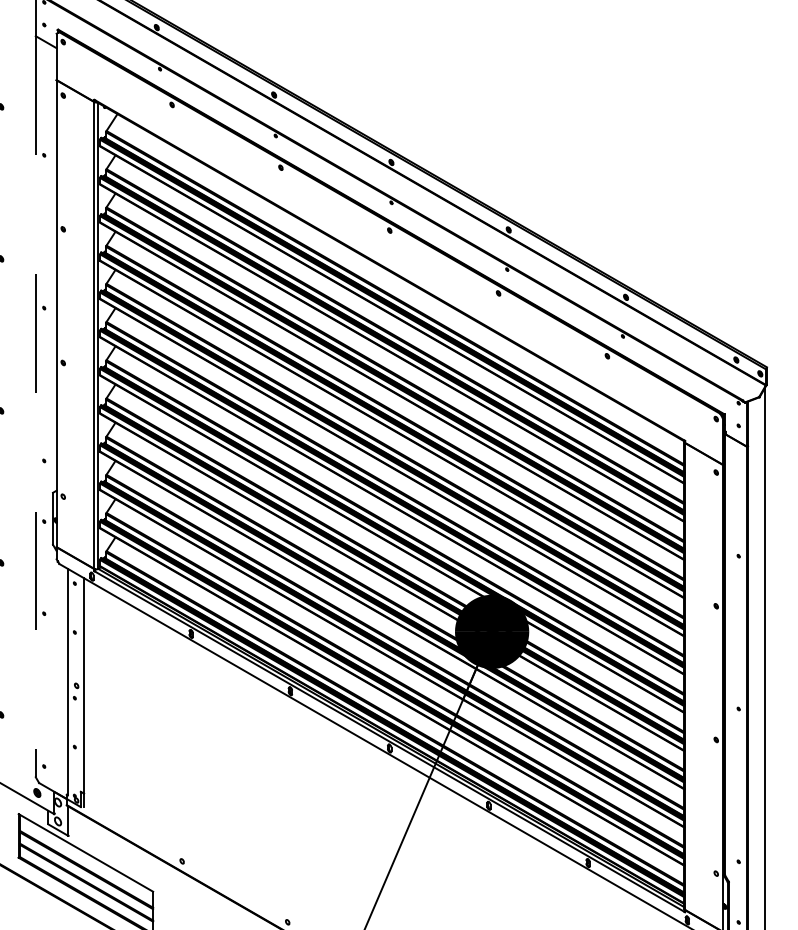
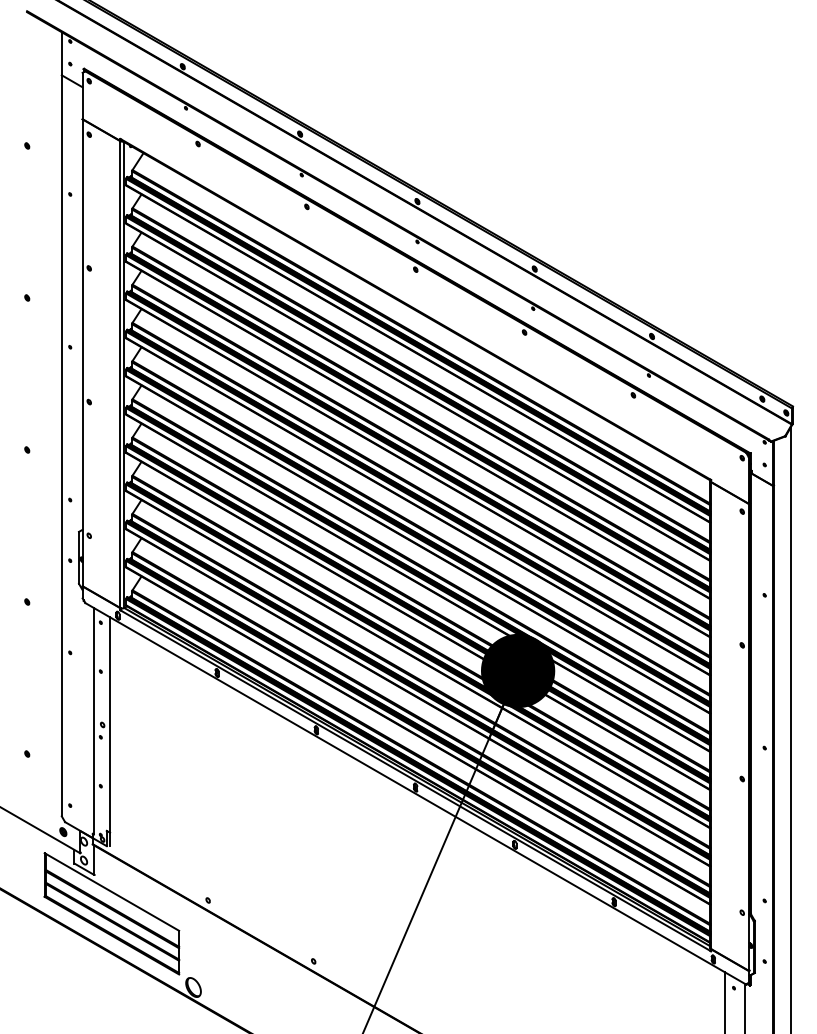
line: (35, 406) -> (61, 445), dashed -> solid

